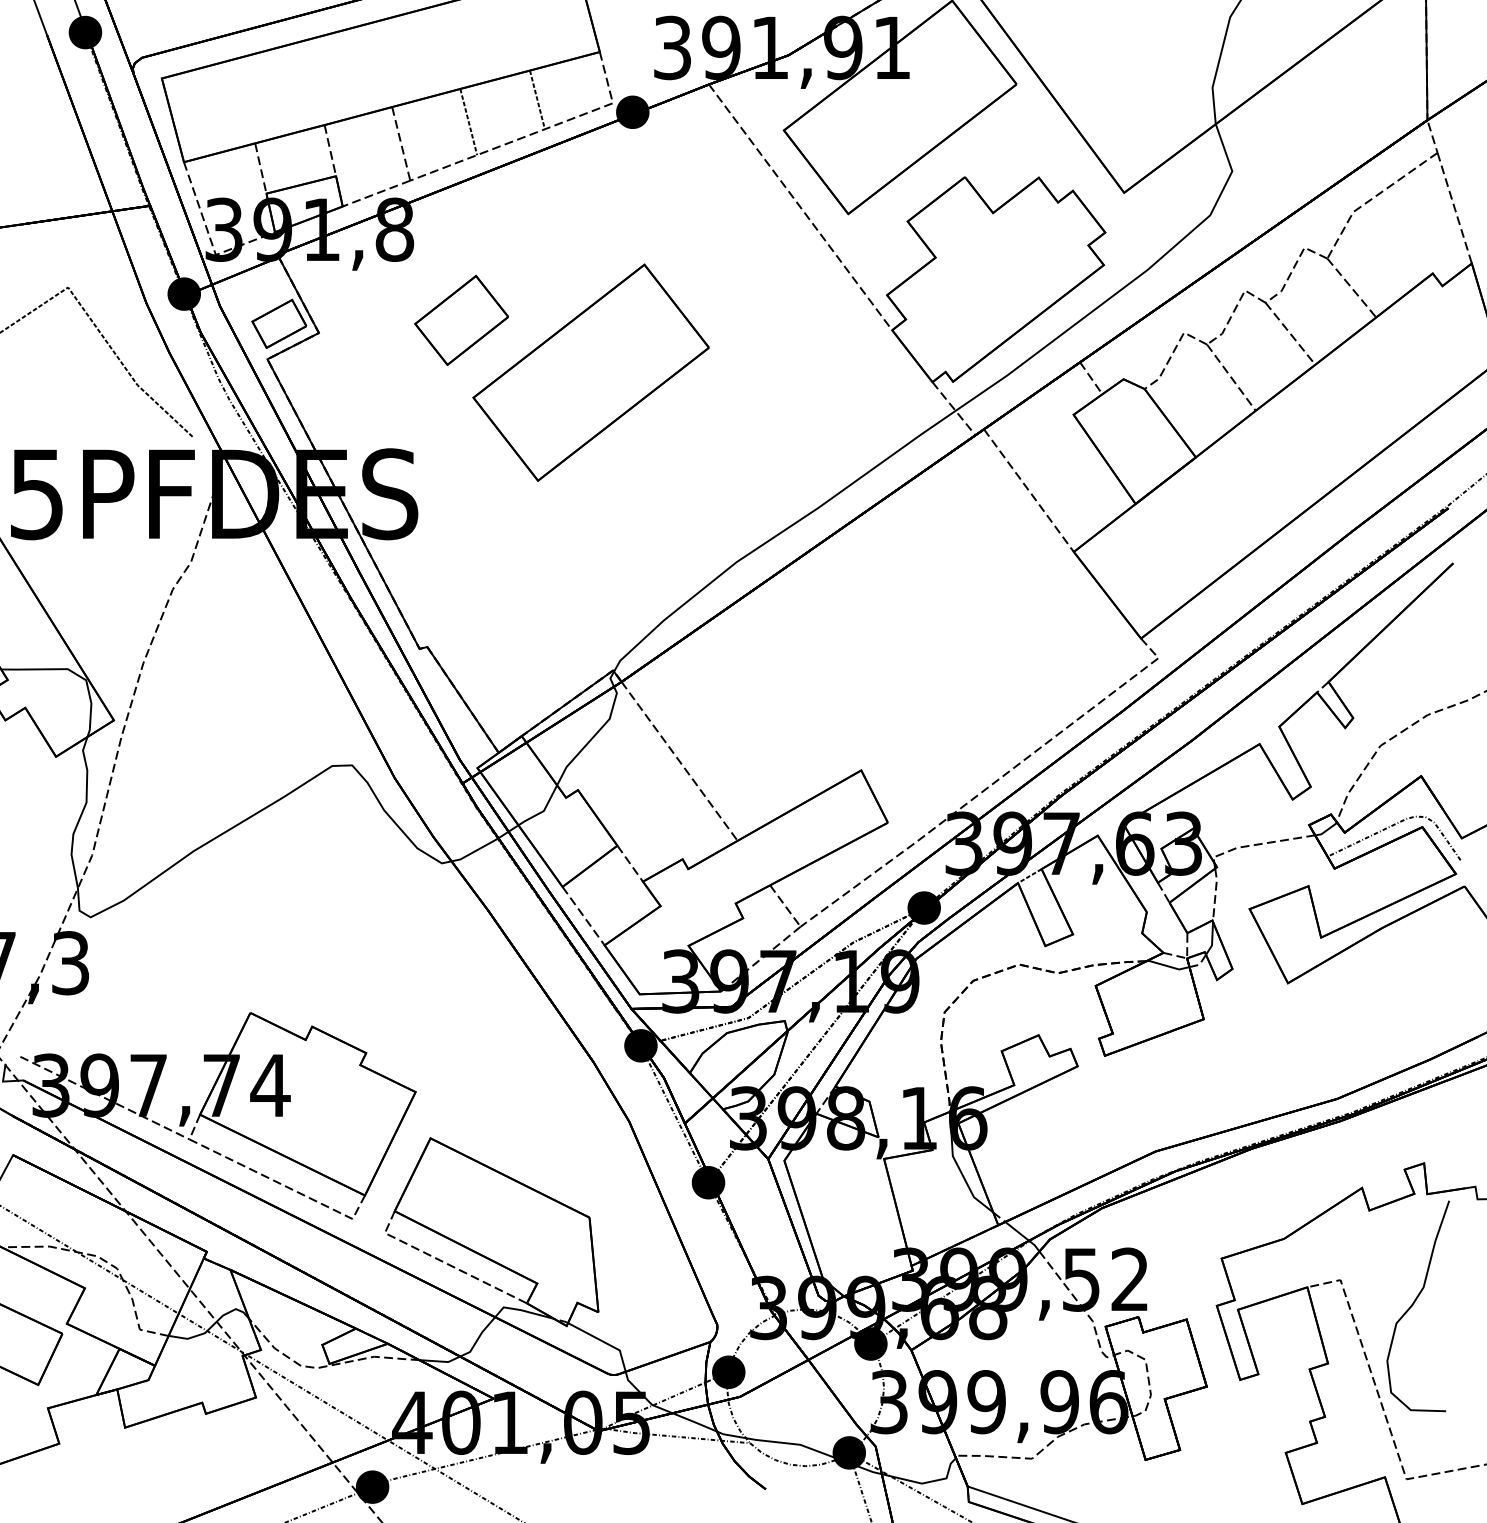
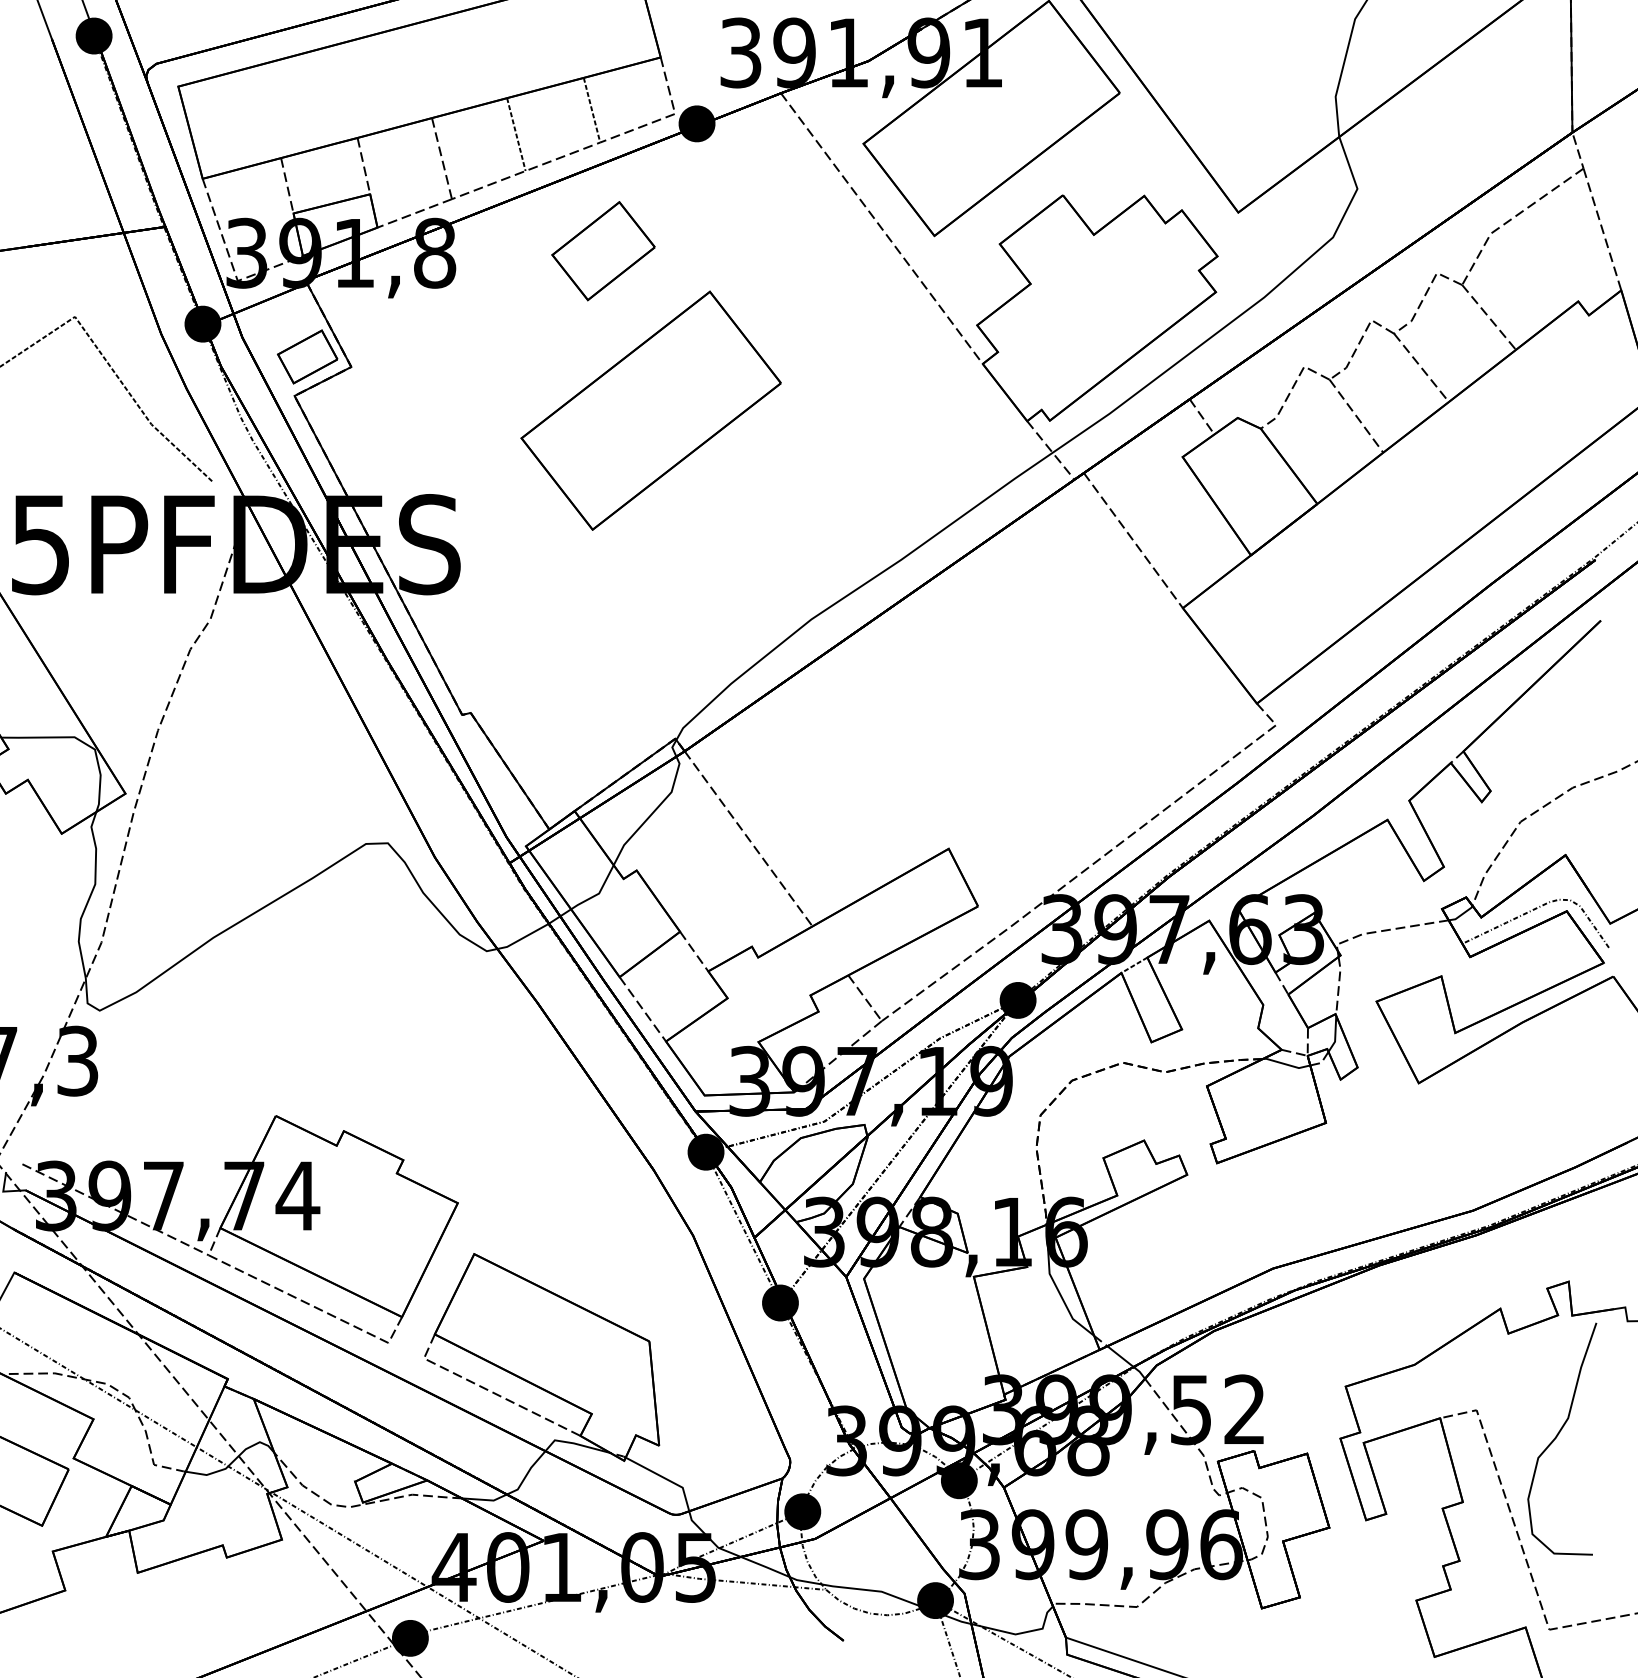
part: (461, 320) -> (603, 251), moved

